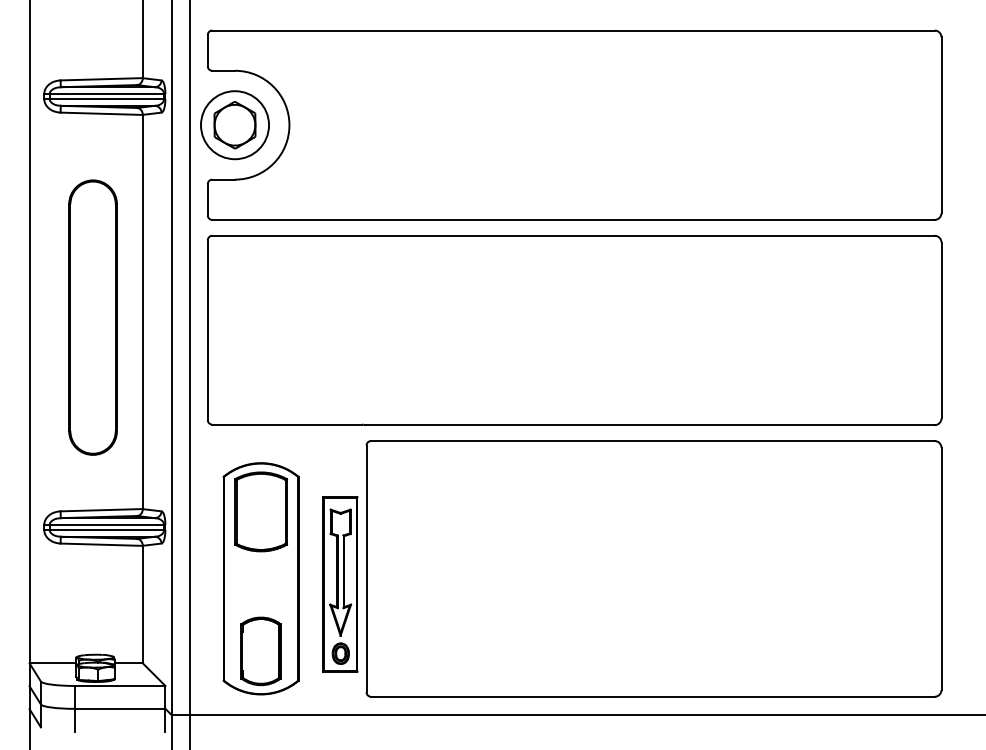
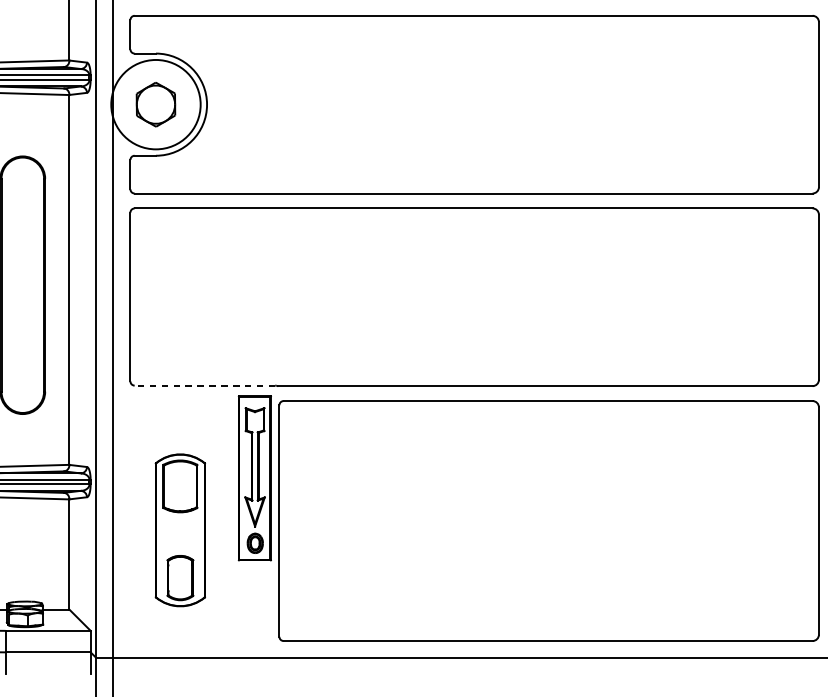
circle: (235, 125) -> (156, 104), size x1.4
line: (287, 424) -> (205, 385), solid -> dashed
part: (260, 578) -> (179, 530), size x0.7
part: (340, 584) -> (254, 478), moved

